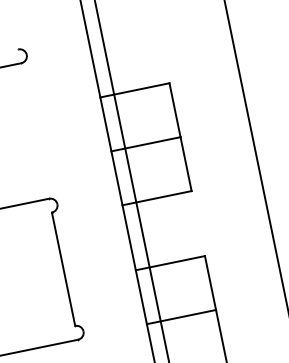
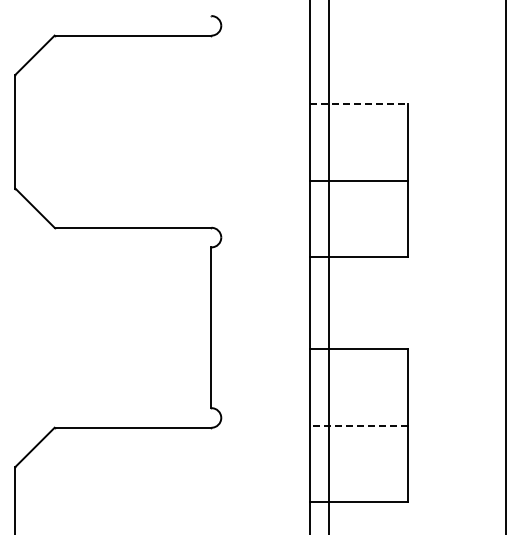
line: (135, 90) -> (359, 104), solid -> dashed
line: (181, 316) -> (358, 425), solid -> dashed

